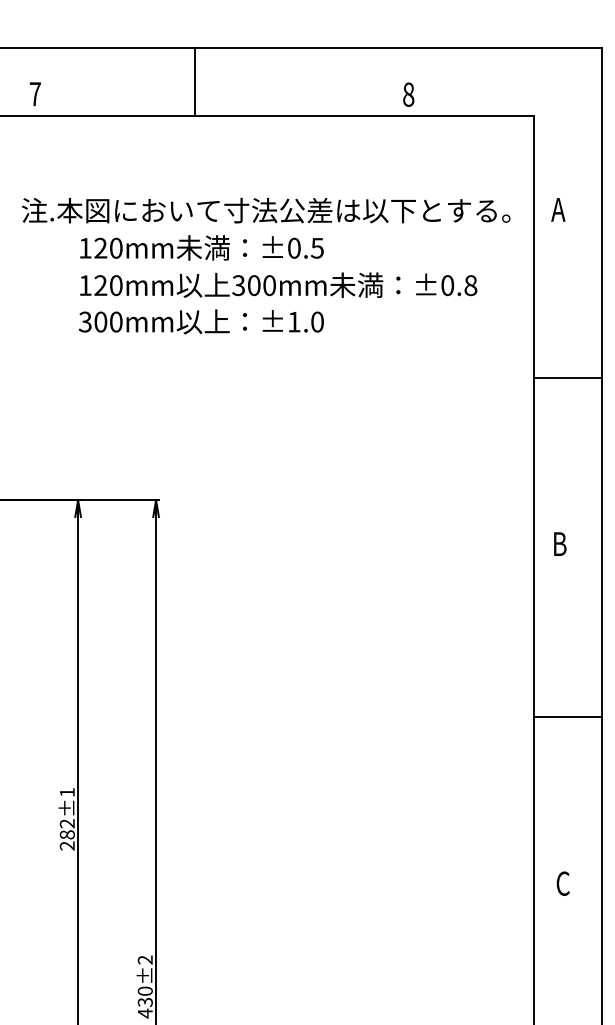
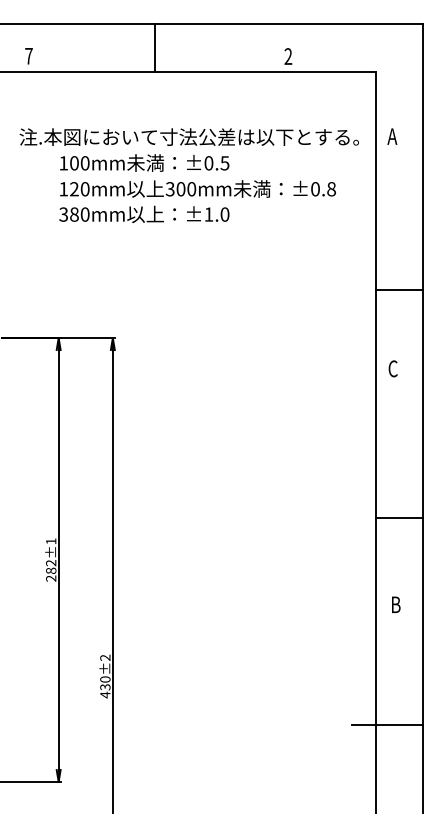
line: (194, 81) -> (154, 47), moved
text: (408, 94) -> (288, 56), 8 -> 2
text: (100, 248) -> (74, 163), 120mm -> 100mm
text: (100, 321) -> (74, 214), 300mm -> 380mm
line: (567, 378) -> (398, 290), moved
text: (558, 543) -> (392, 368), B -> C
line: (567, 717) -> (398, 518), moved
text: (562, 883) -> (395, 604), C -> B

